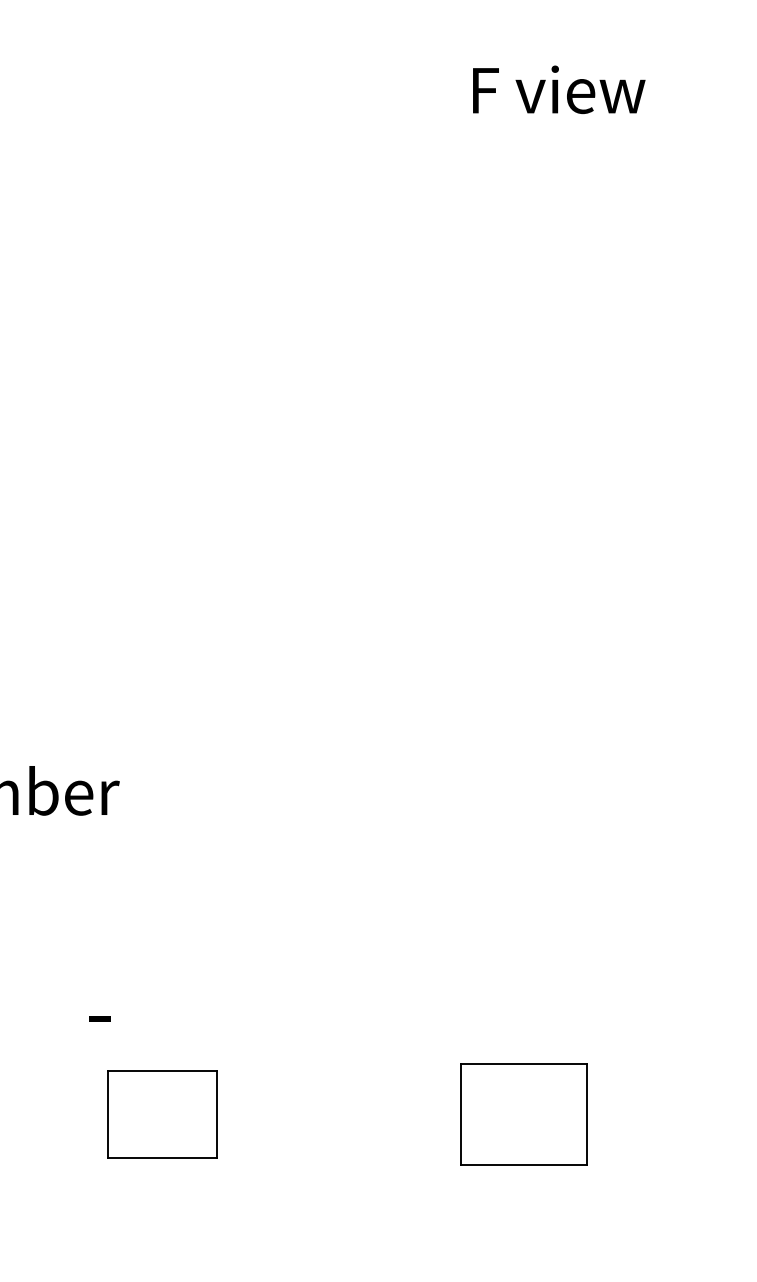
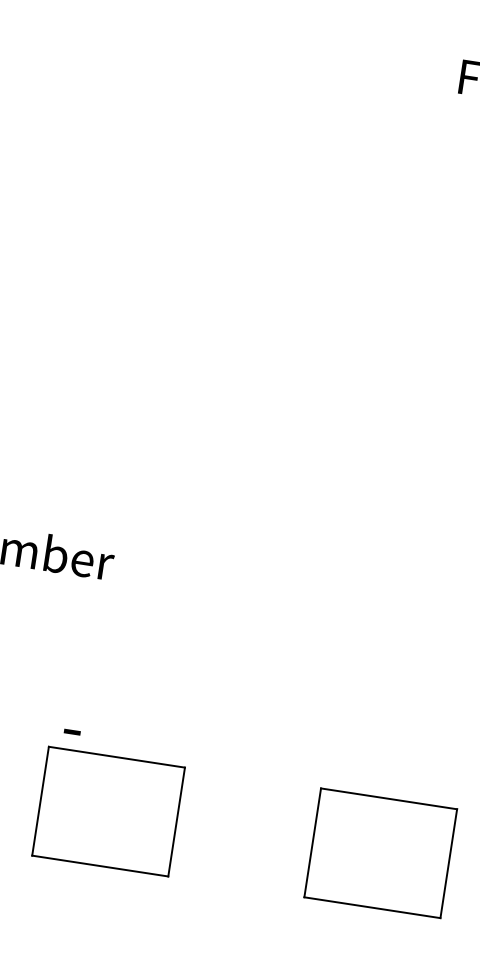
part: (162, 1114) -> (108, 811), size x1.67
part: (523, 1114) -> (380, 853), size x1.43

